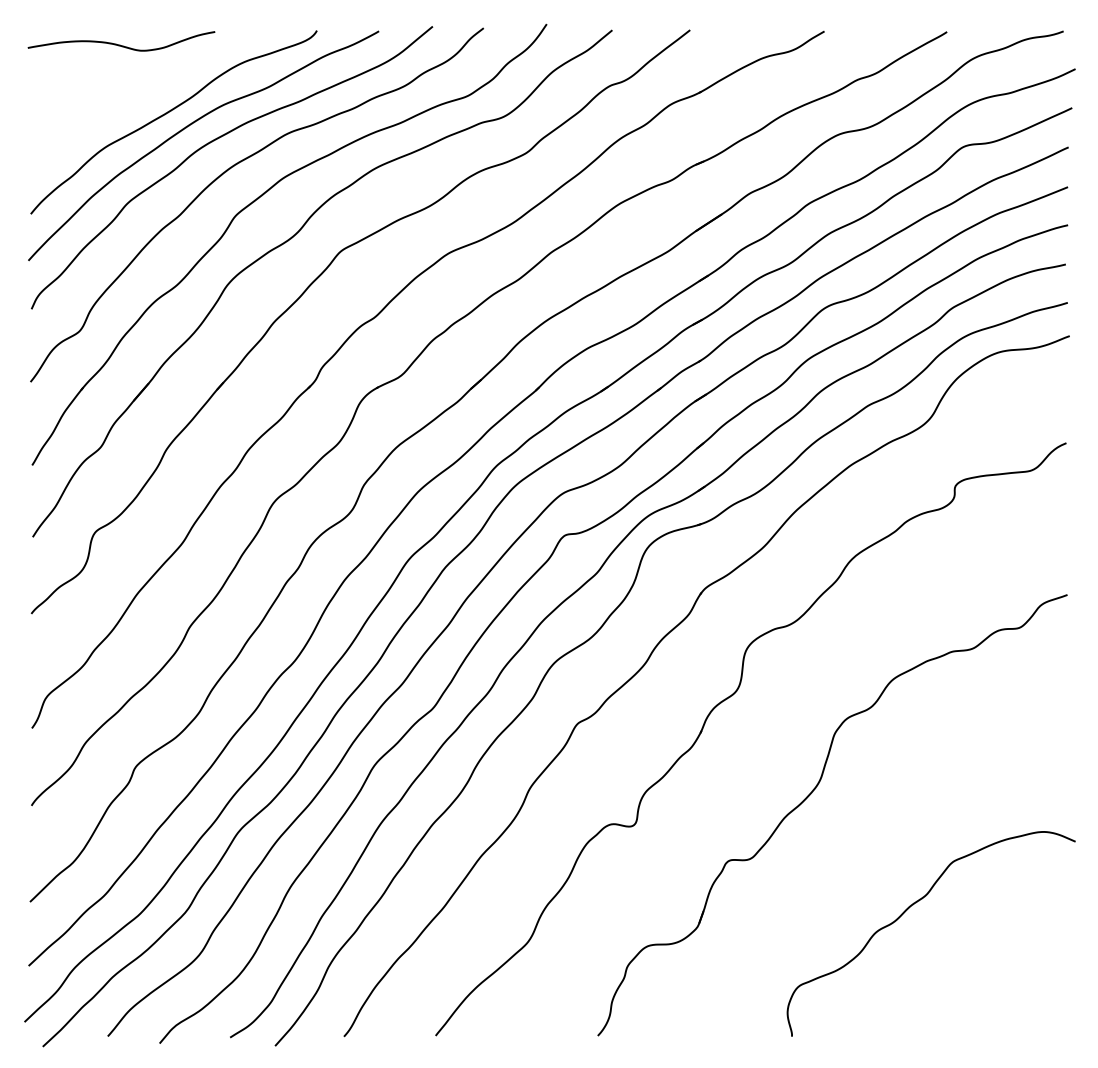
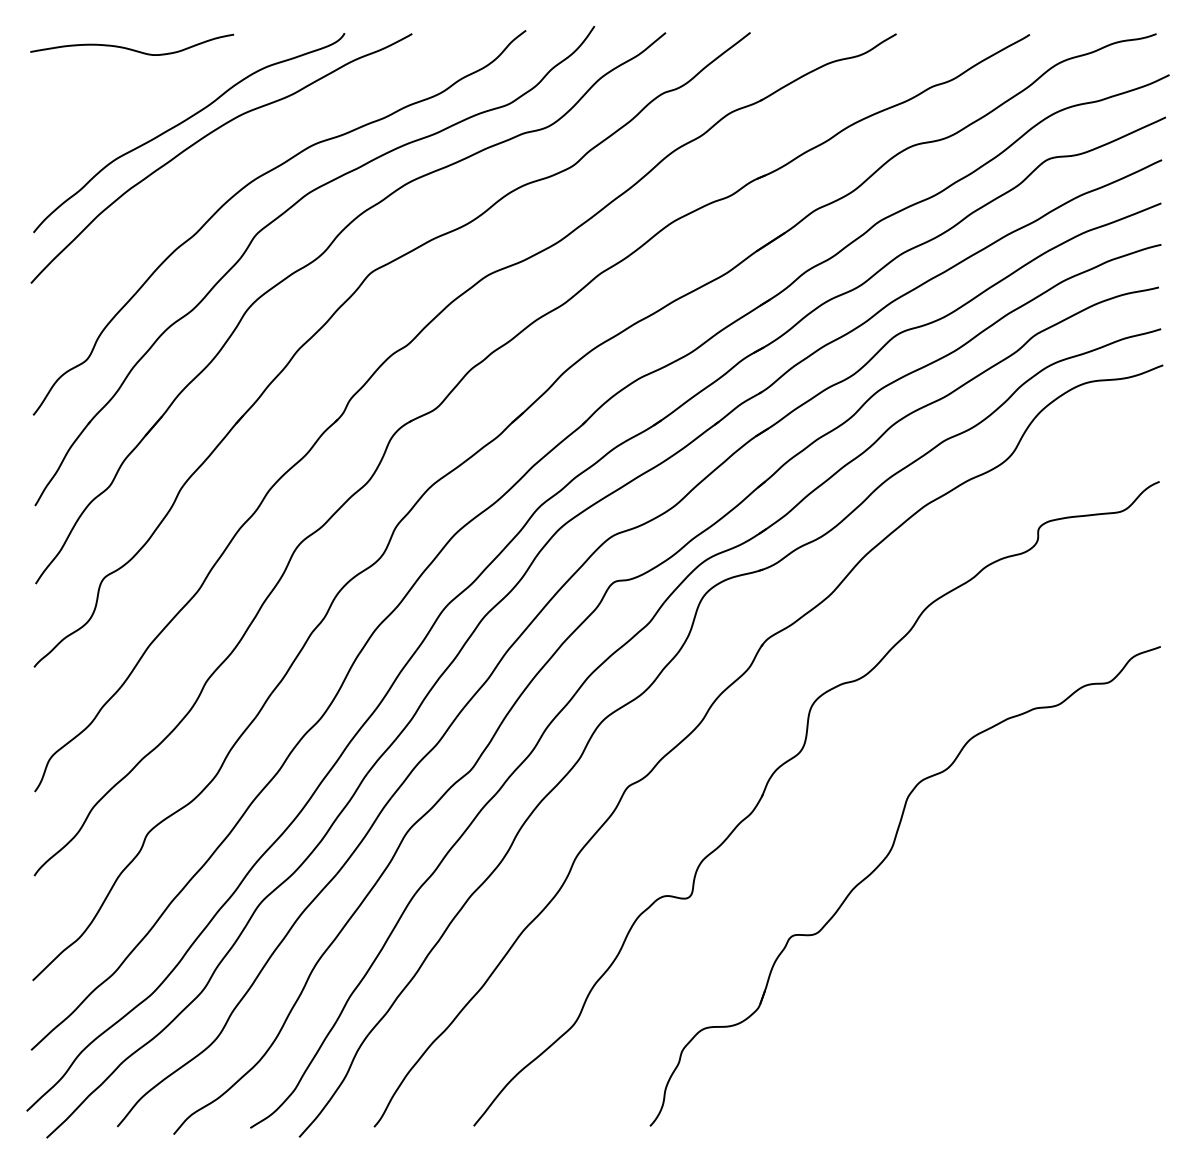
curve: (214, 141) -> (233, 153), removed
curve: (910, 907) -> (990, 986), removed

